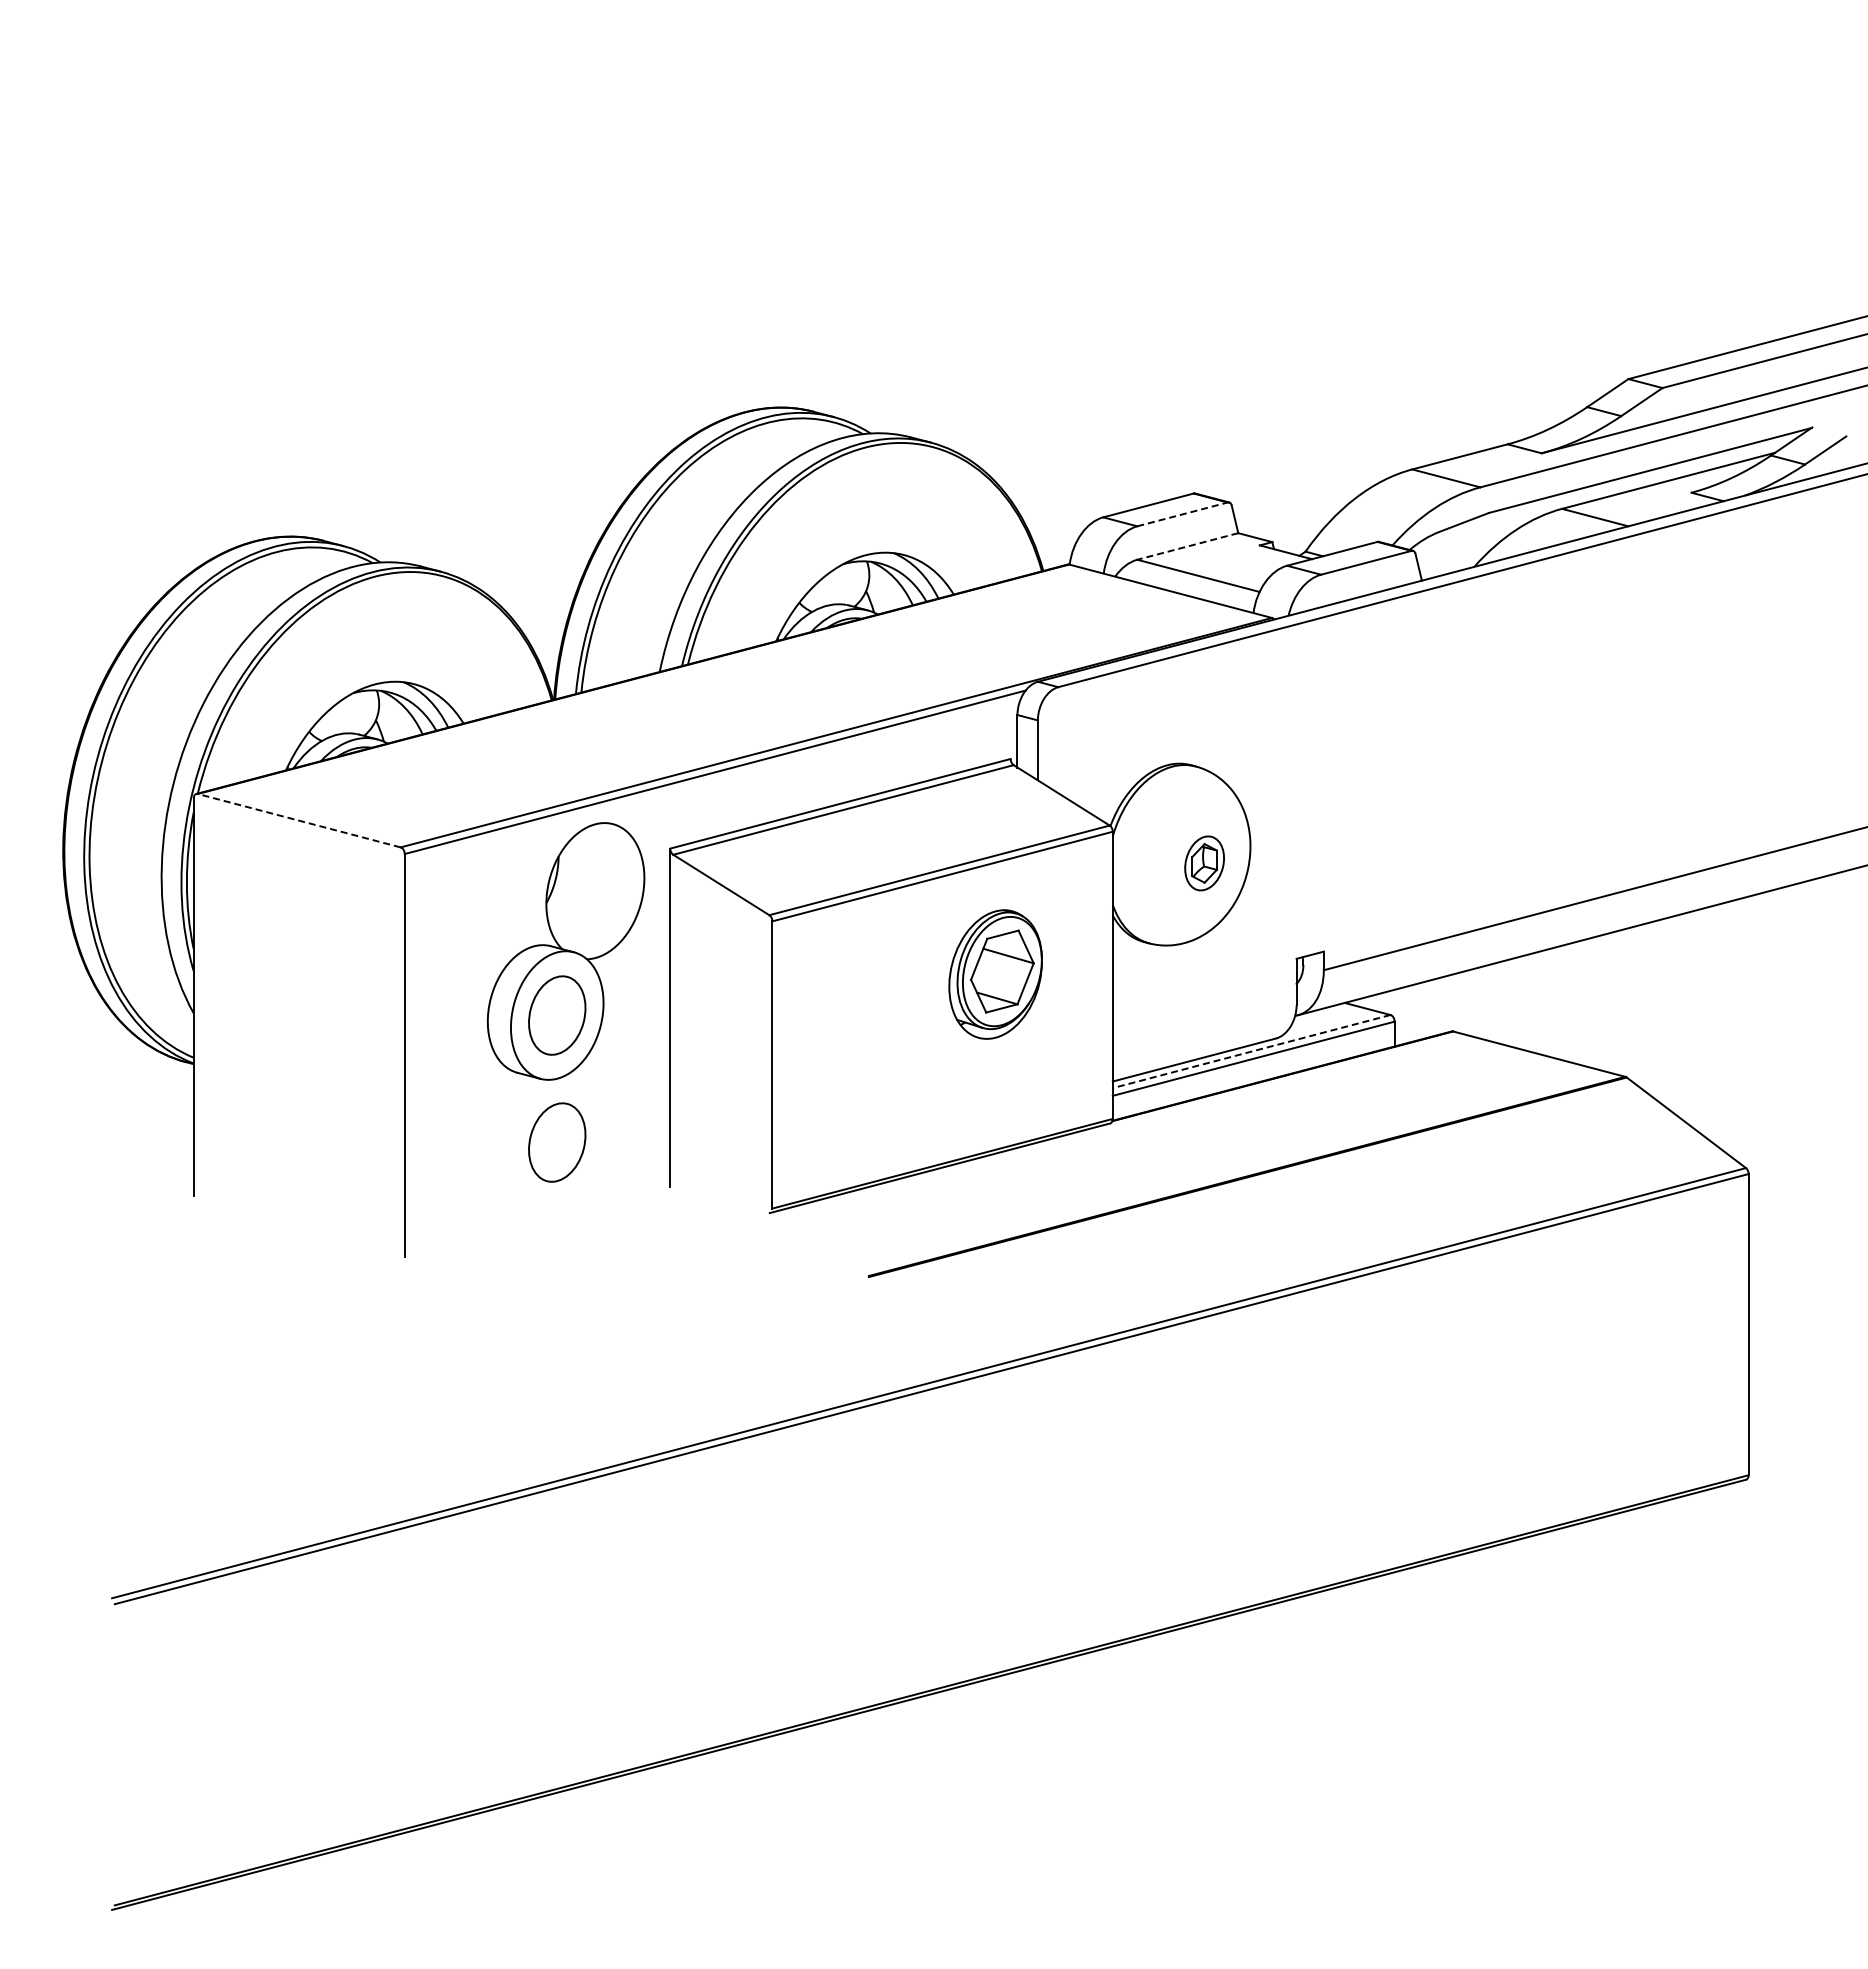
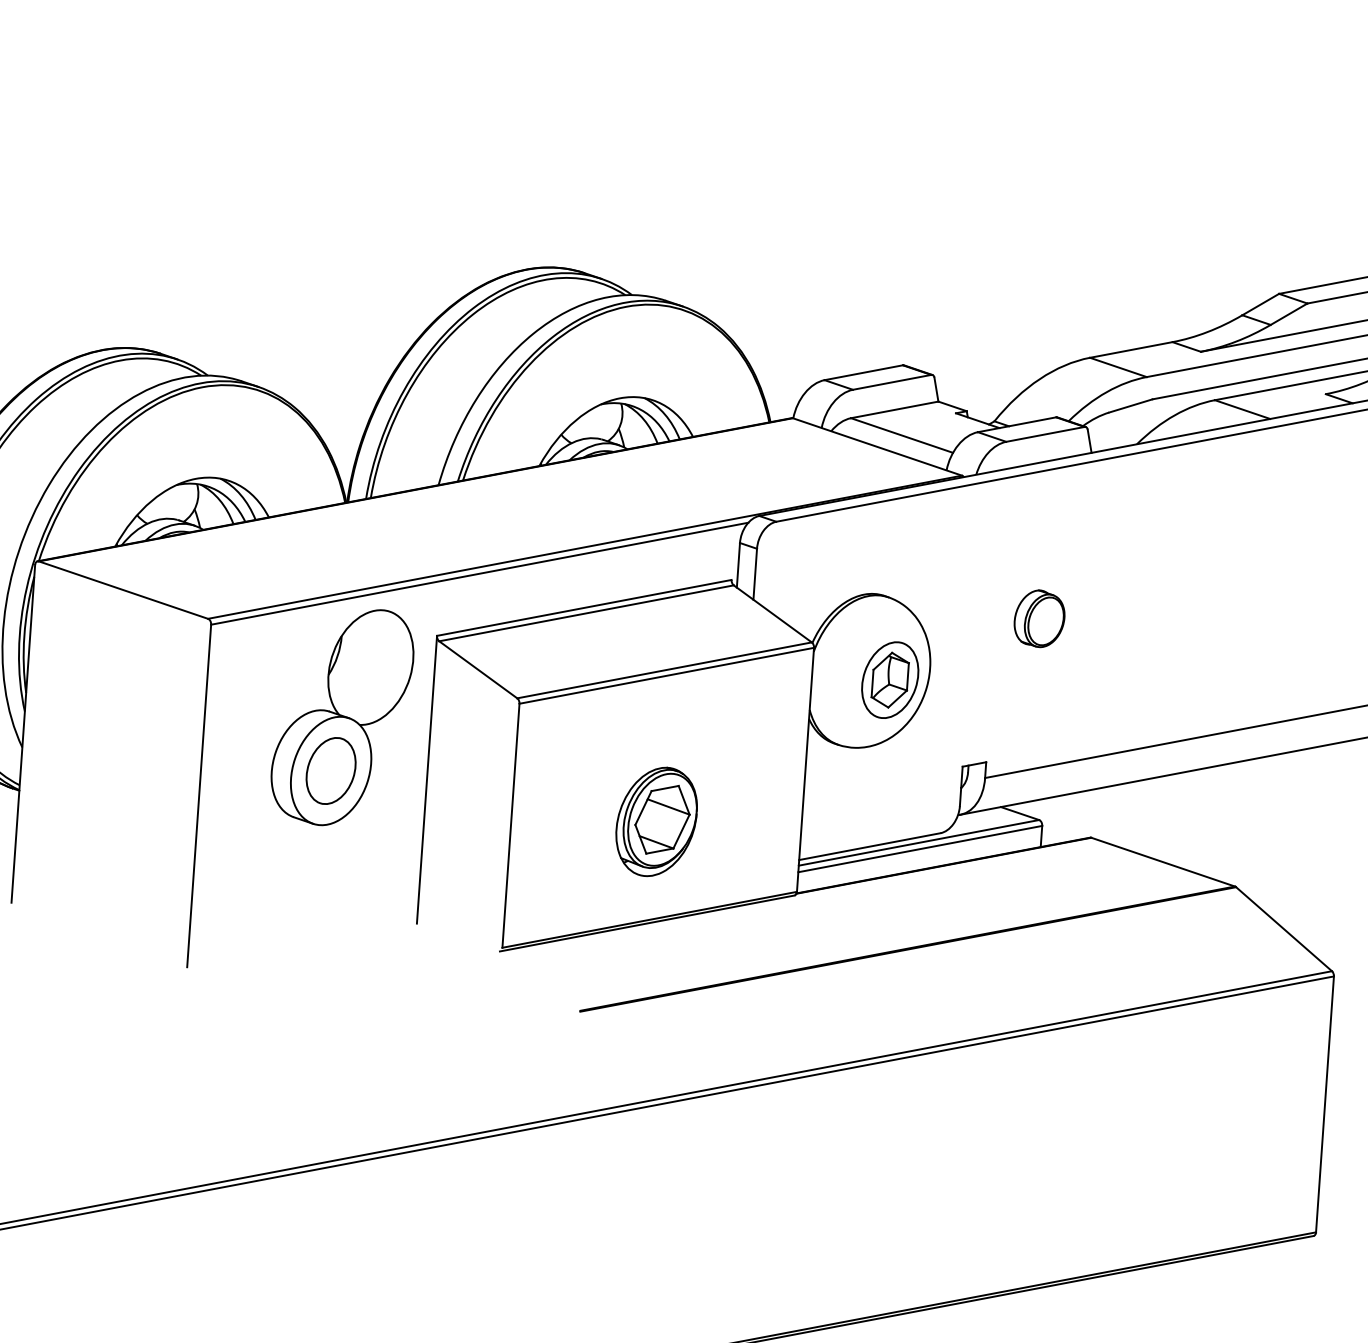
line: (1182, 514) -> (892, 382), dashed -> solid
line: (1187, 546) -> (894, 409), dashed -> solid
part: (1374, 779) -> (1039, 618), added
line: (299, 820) -> (123, 589), dashed -> solid
part: (1204, 863) -> (890, 680), size x1.67
part: (995, 974) -> (656, 821), moved
line: (1251, 1051) -> (918, 842), dashed -> solid
part: (557, 1142) -> (323, 878), removed

